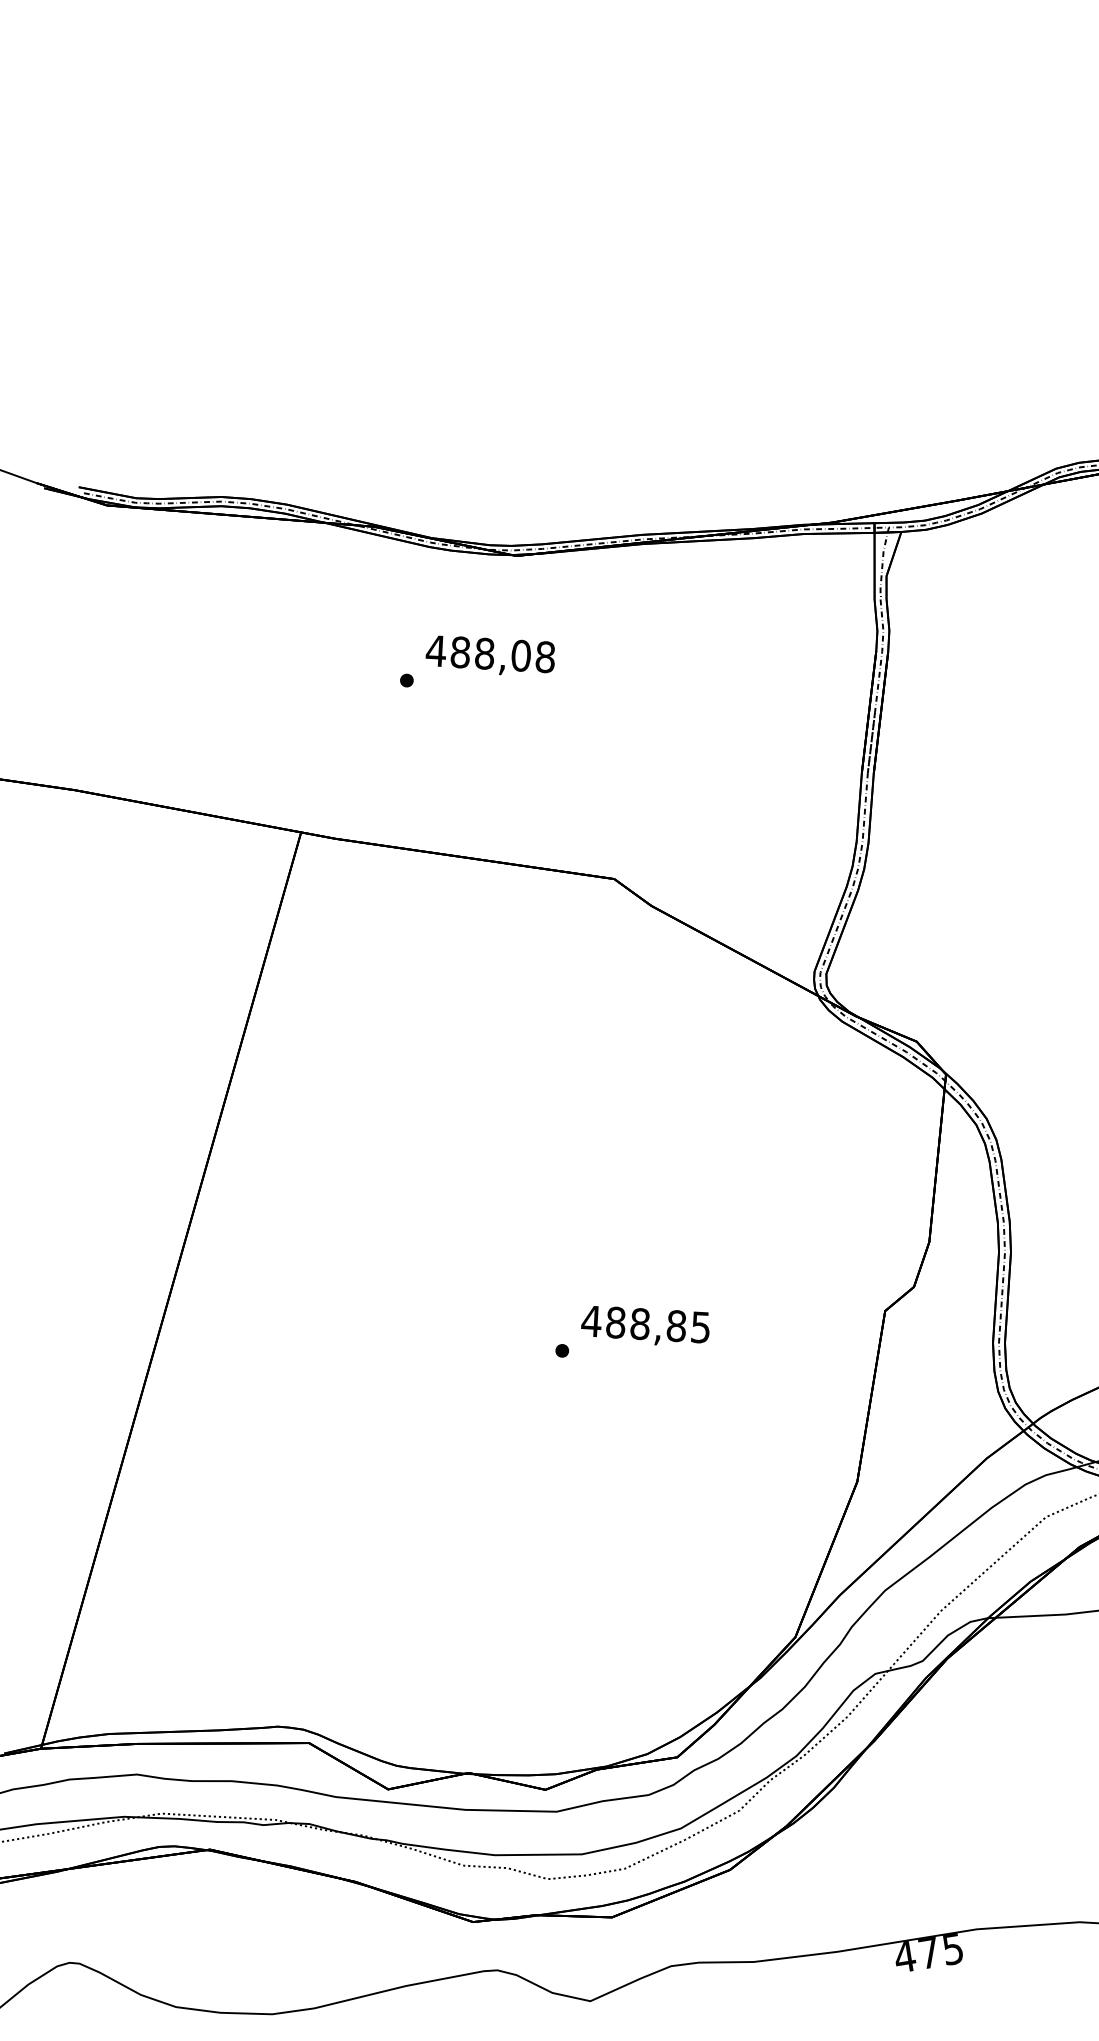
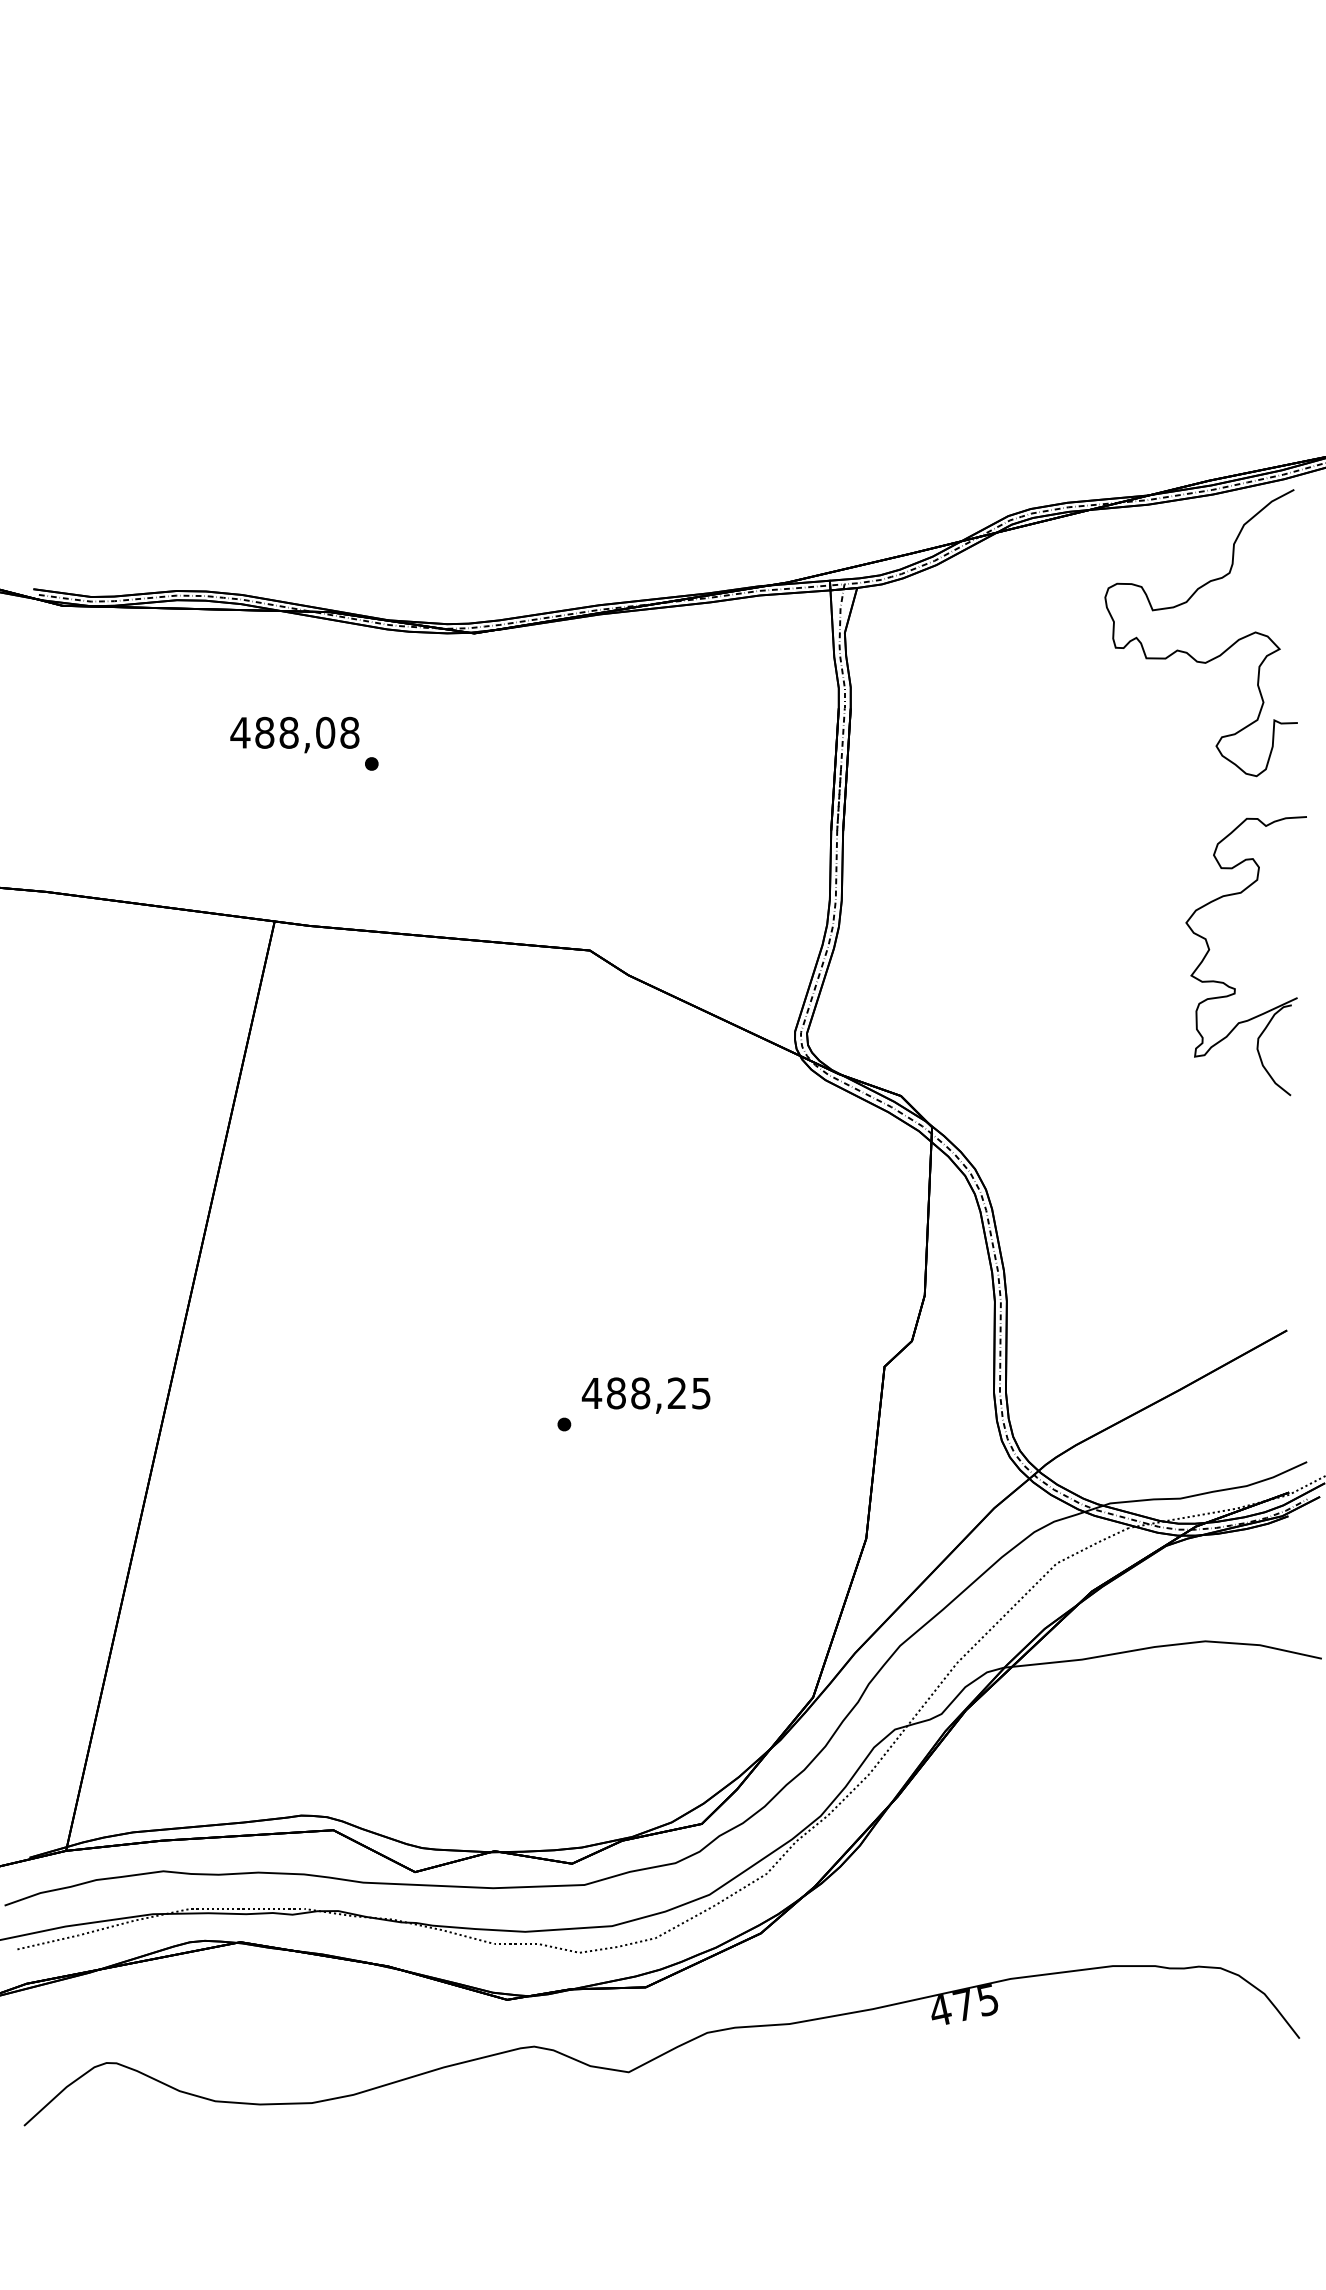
text: (490, 655) -> (294, 734), moved
text: (675, 1326) -> (676, 1393), 488,85 -> 488,25

